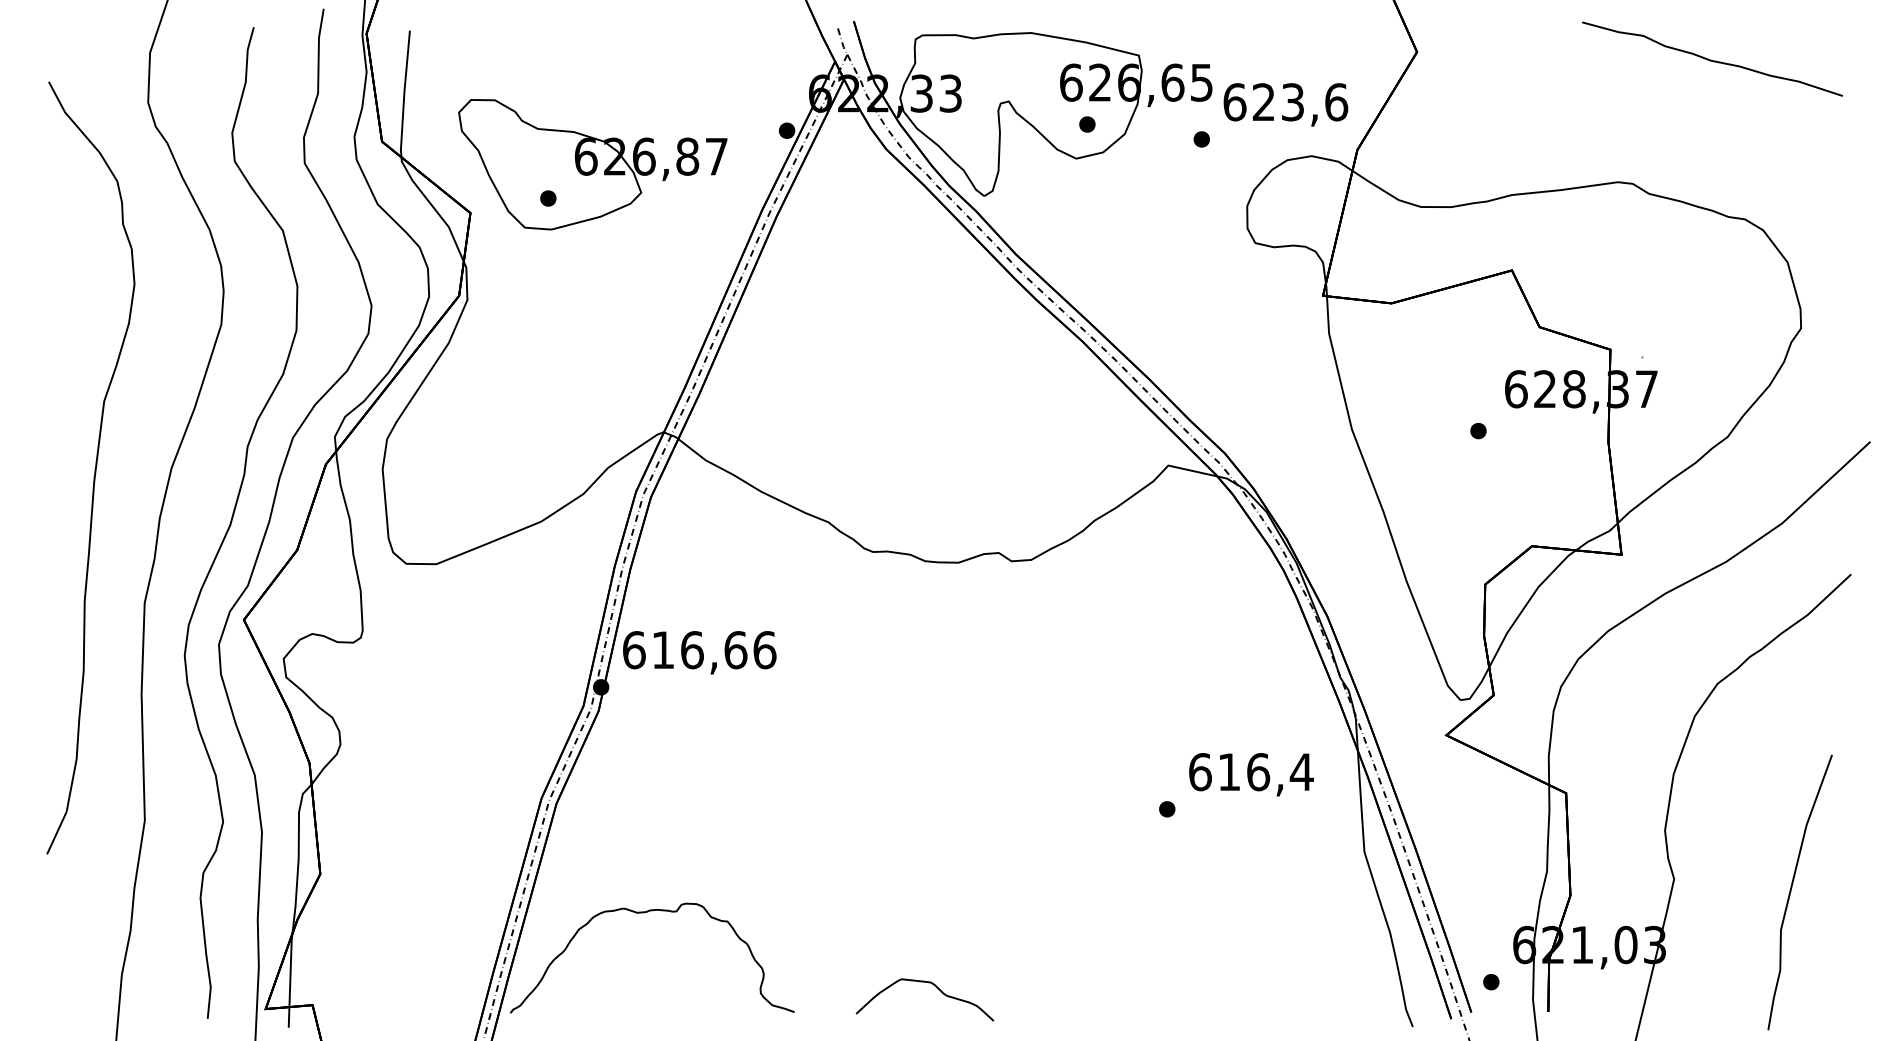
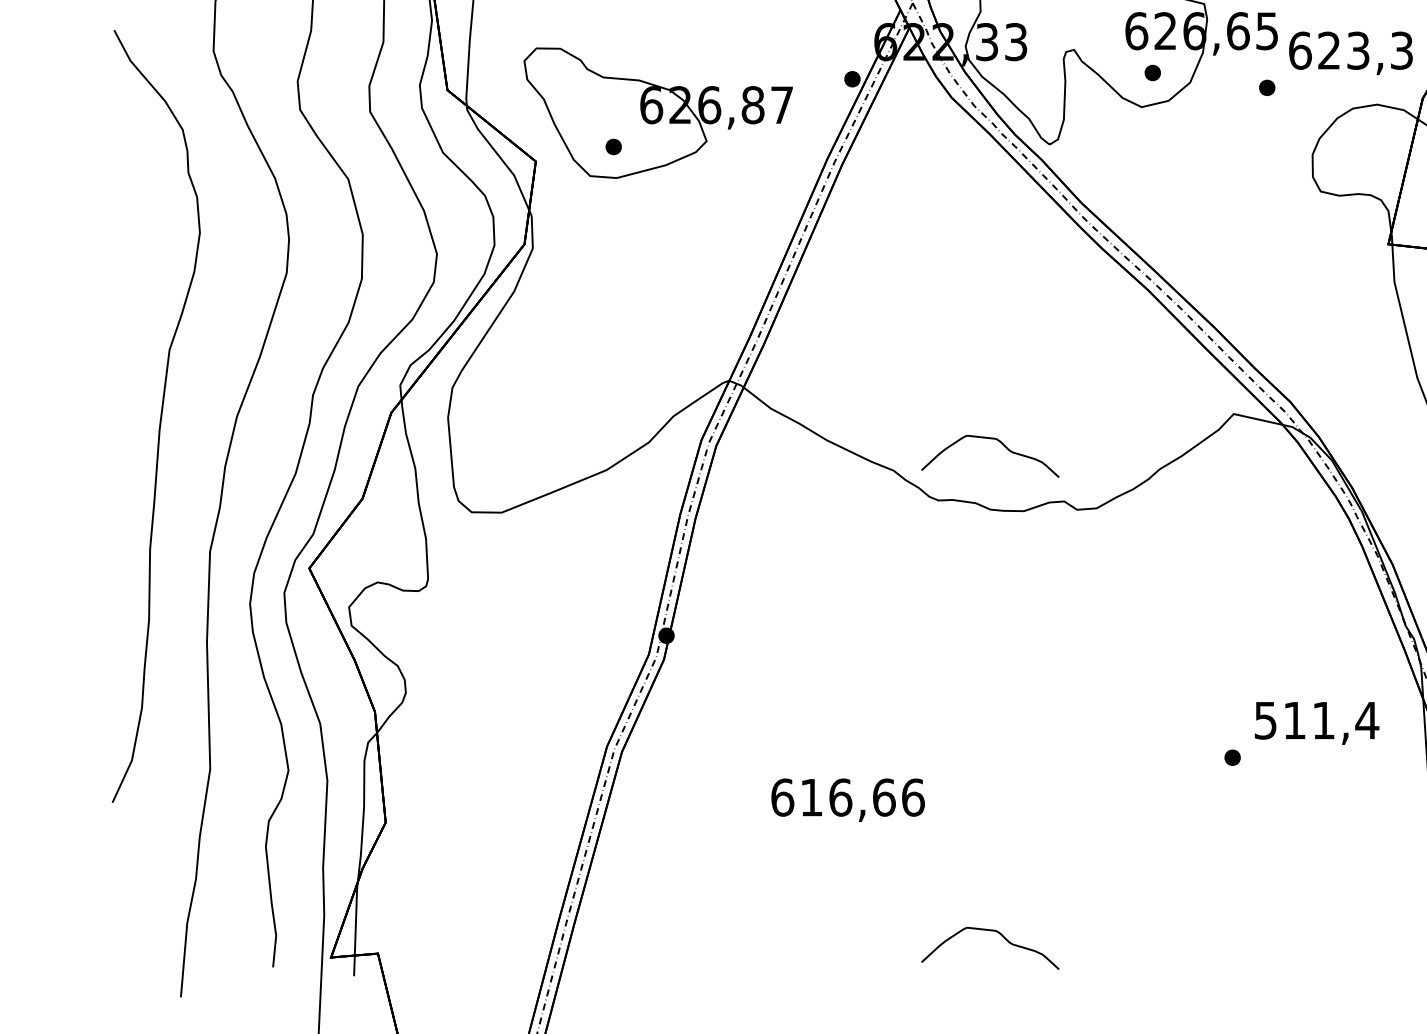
text: (1336, 102) -> (1401, 50), 623,6 -> 623,3
curve: (935, 495) -> (1000, 443), added
text: (699, 652) -> (847, 799), moved
text: (1229, 772) -> (1294, 720), 616,4 -> 511,4
curve: (644, 913) -> (709, 861), removed

